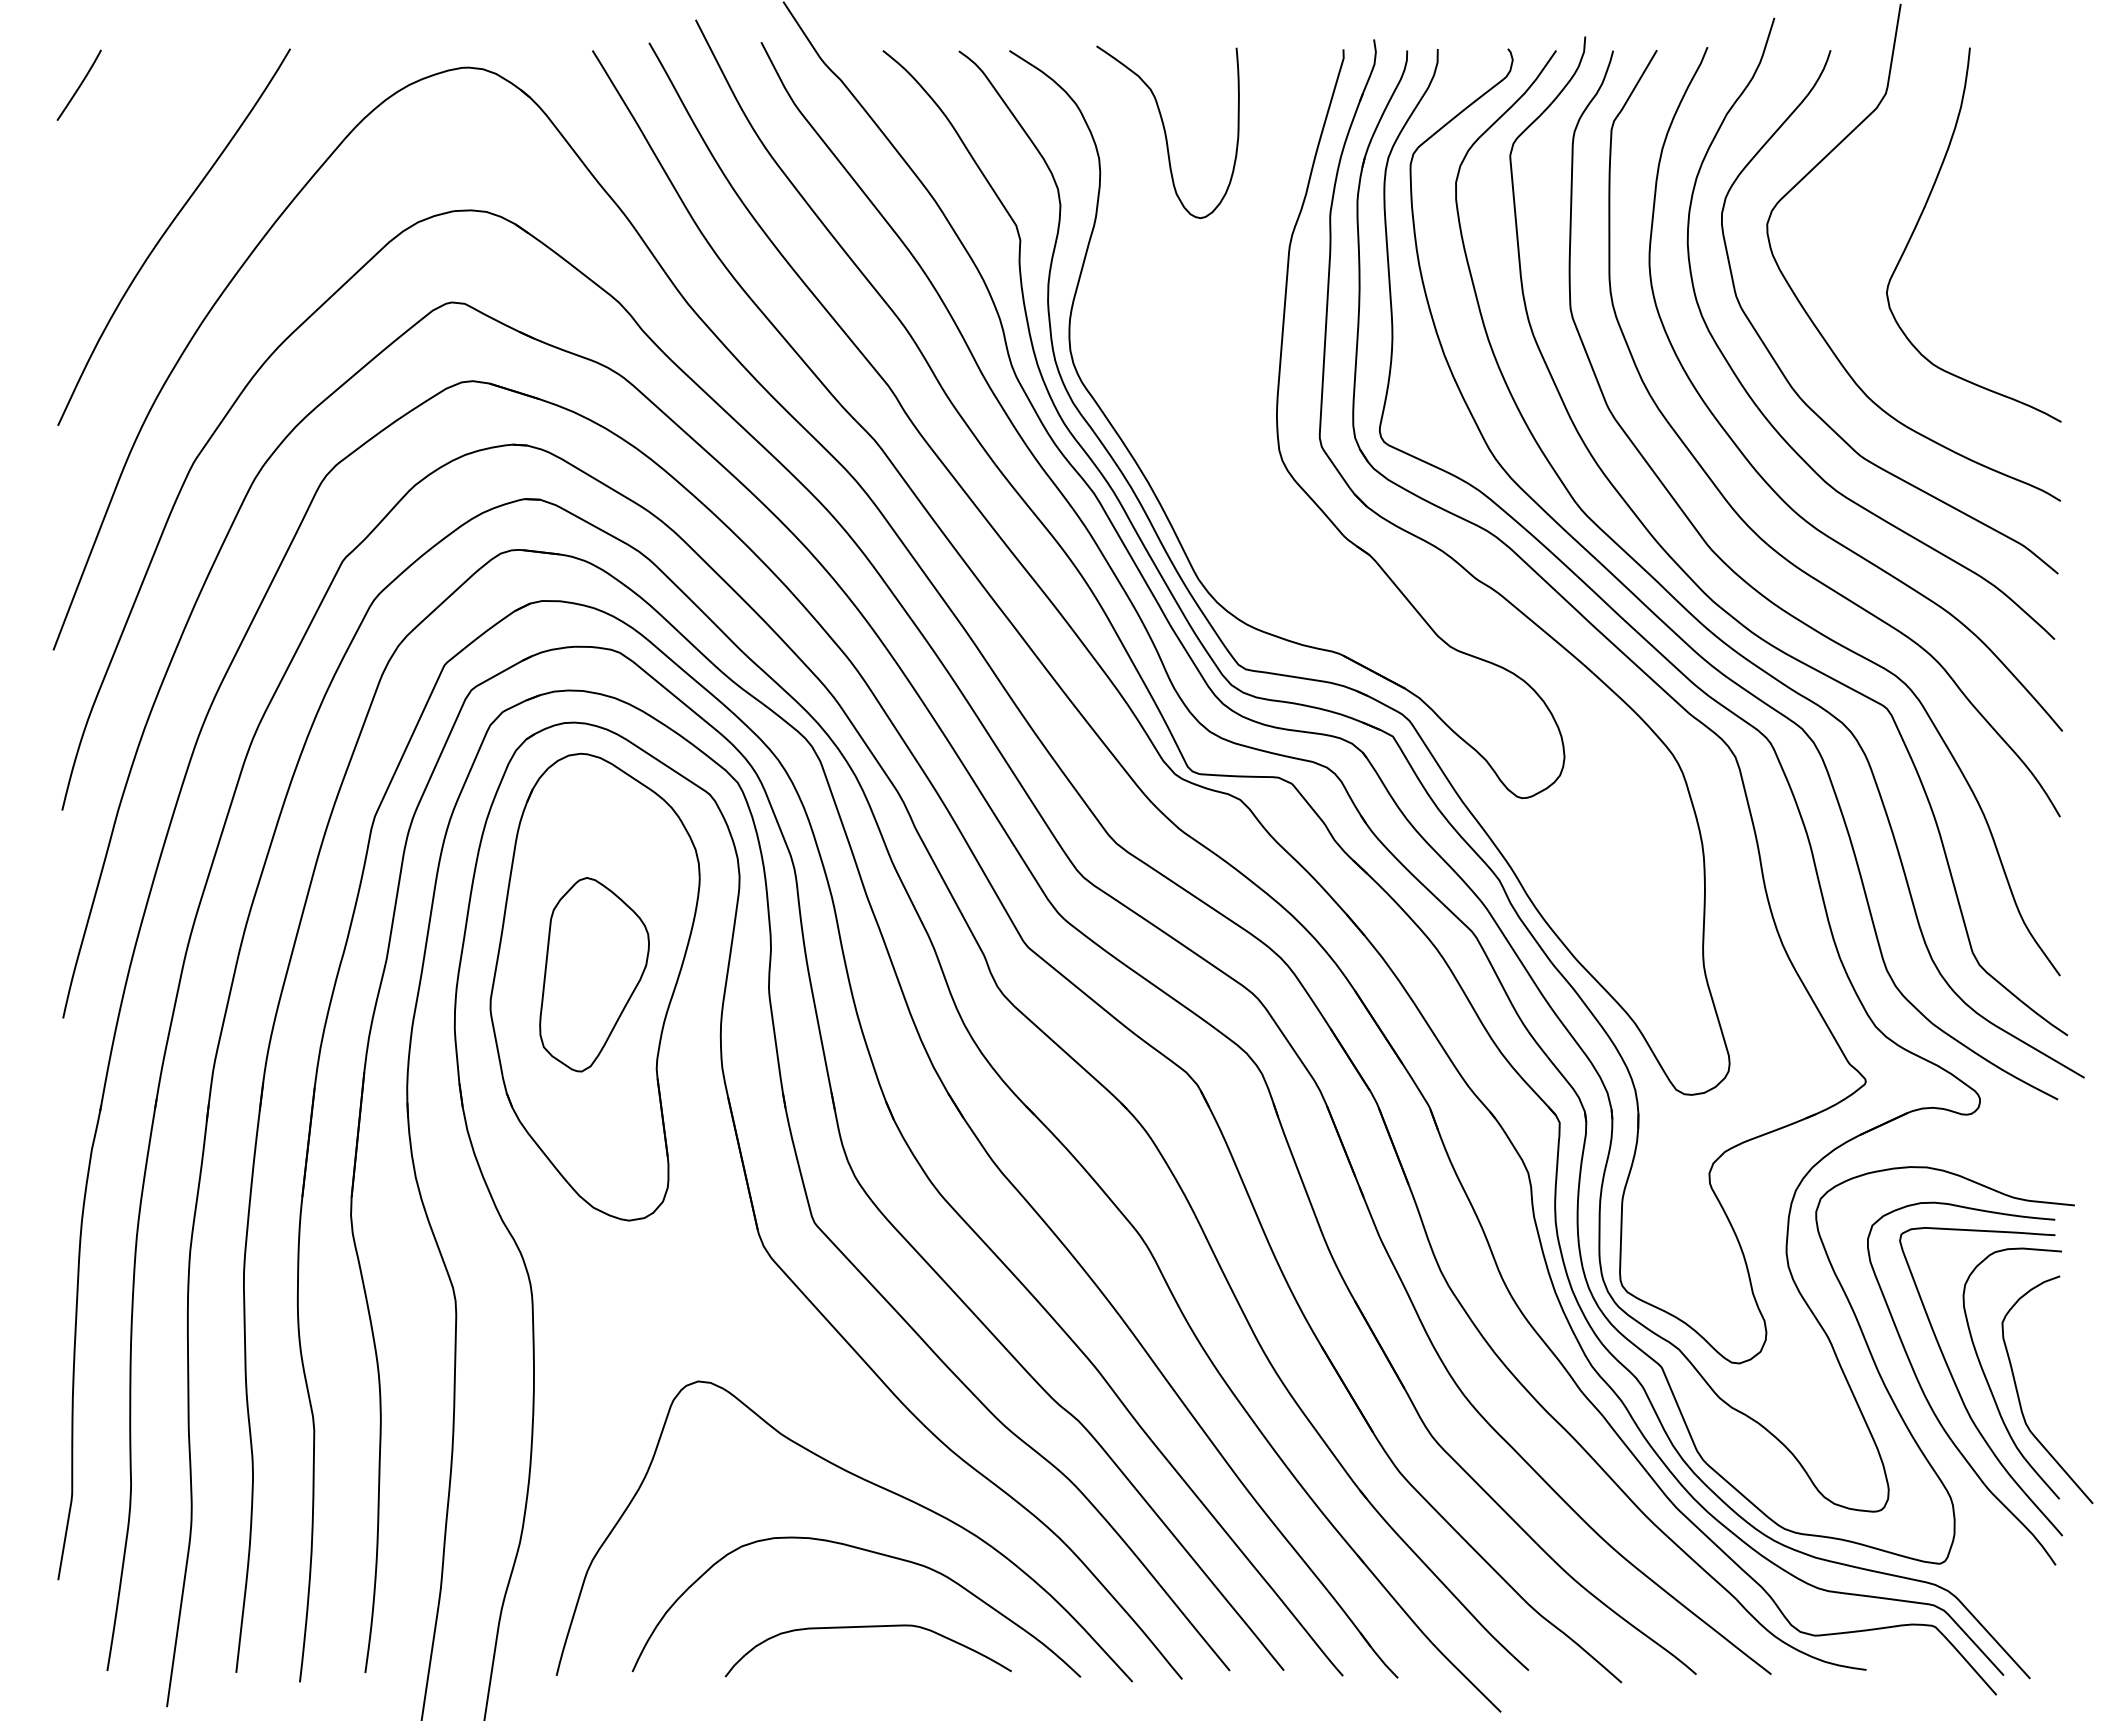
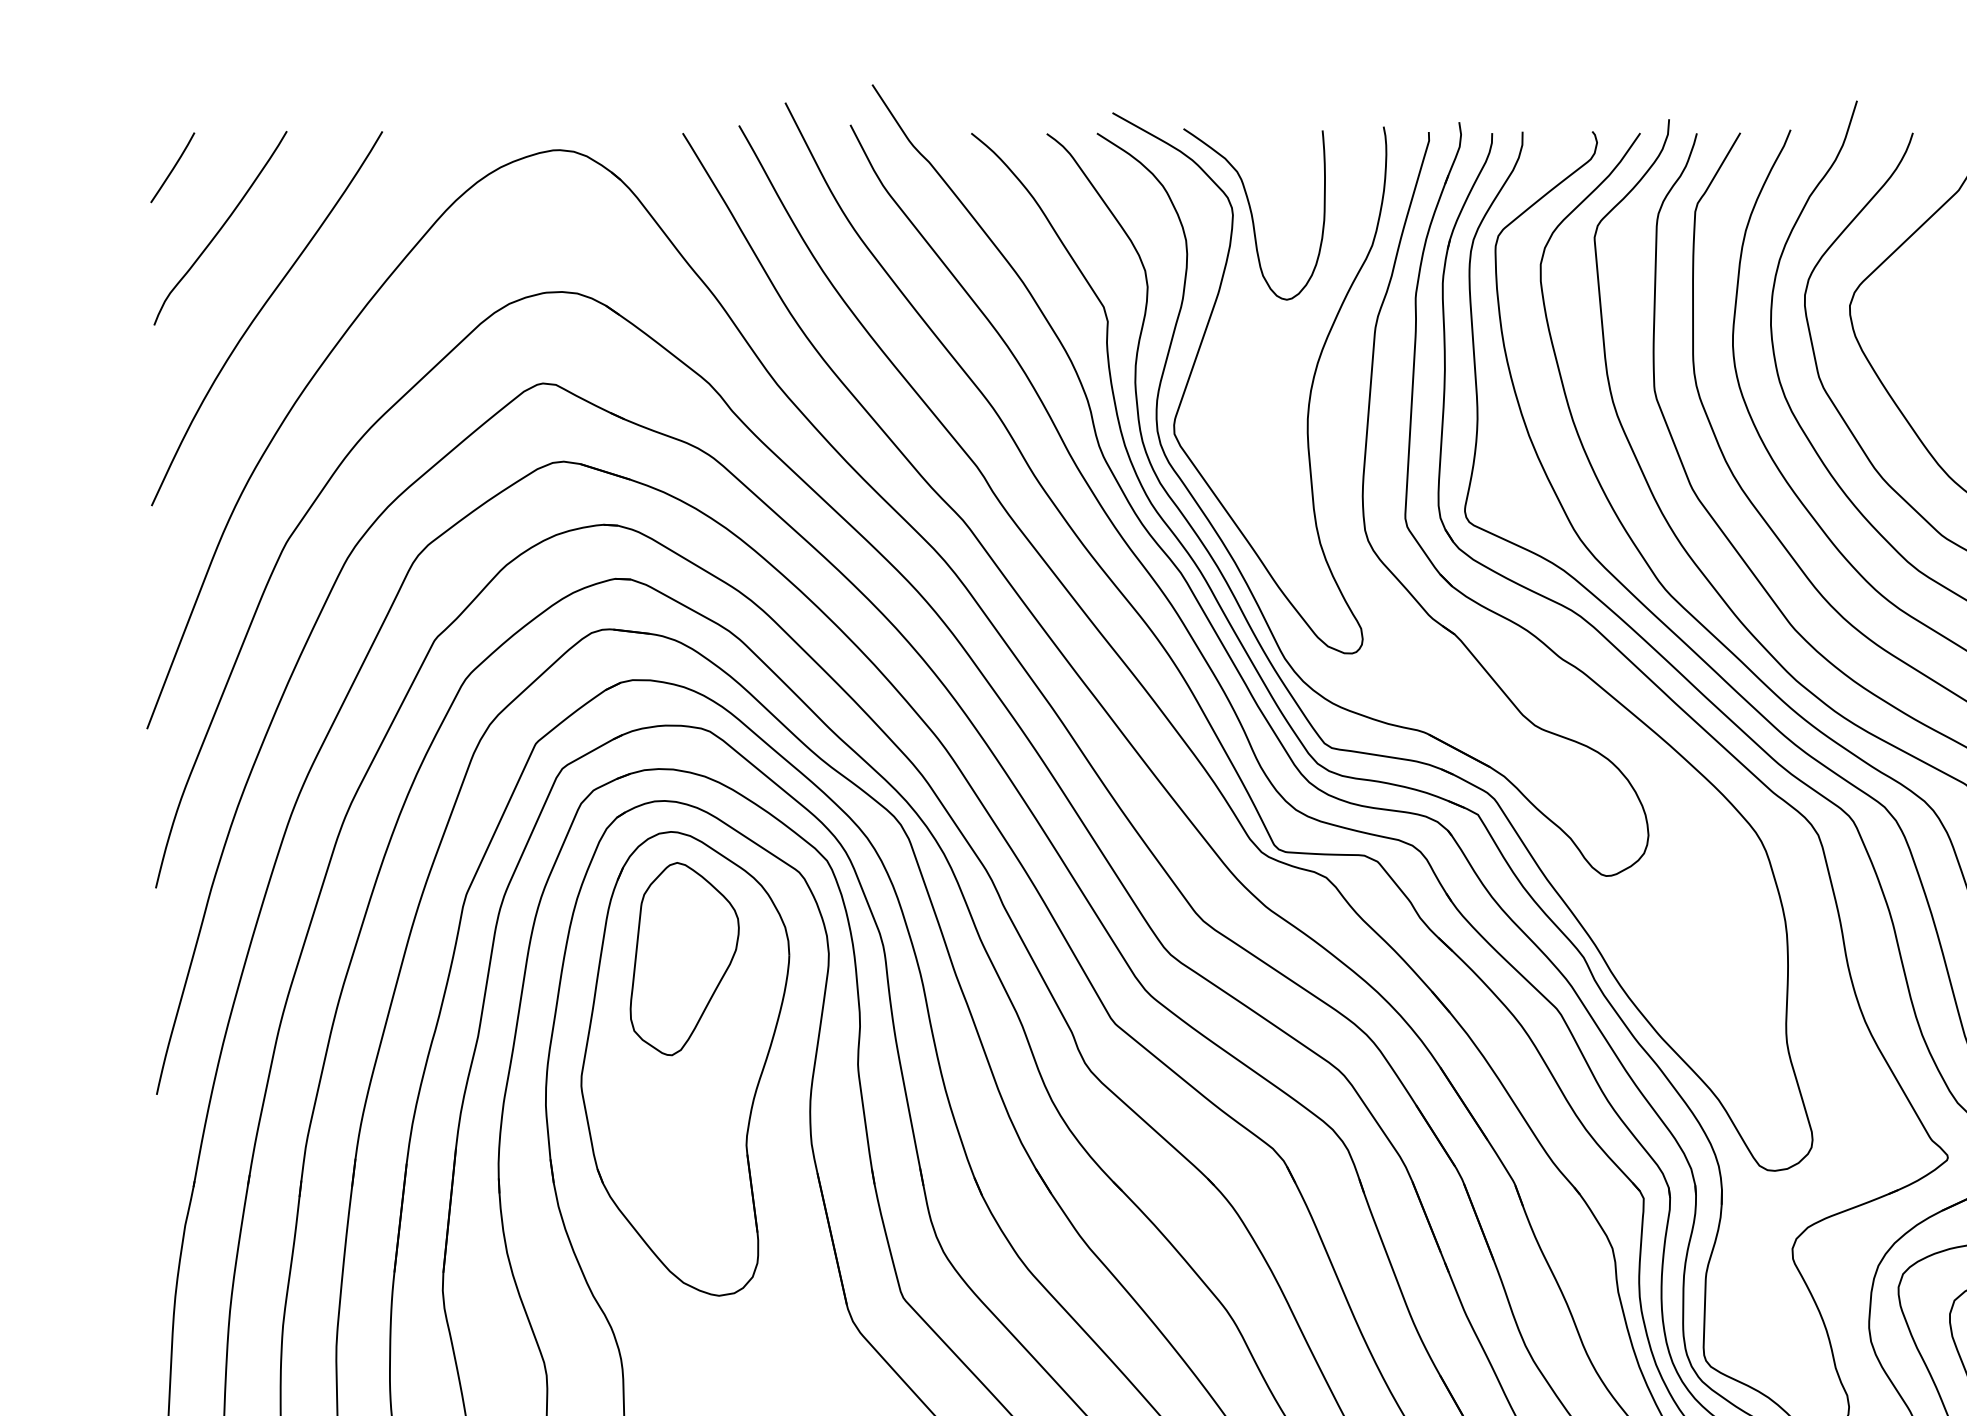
curve: (126, 146) -> (219, 228), added
curve: (1107, 285) -> (1194, 366), added
part: (594, 974) -> (684, 958), moved

